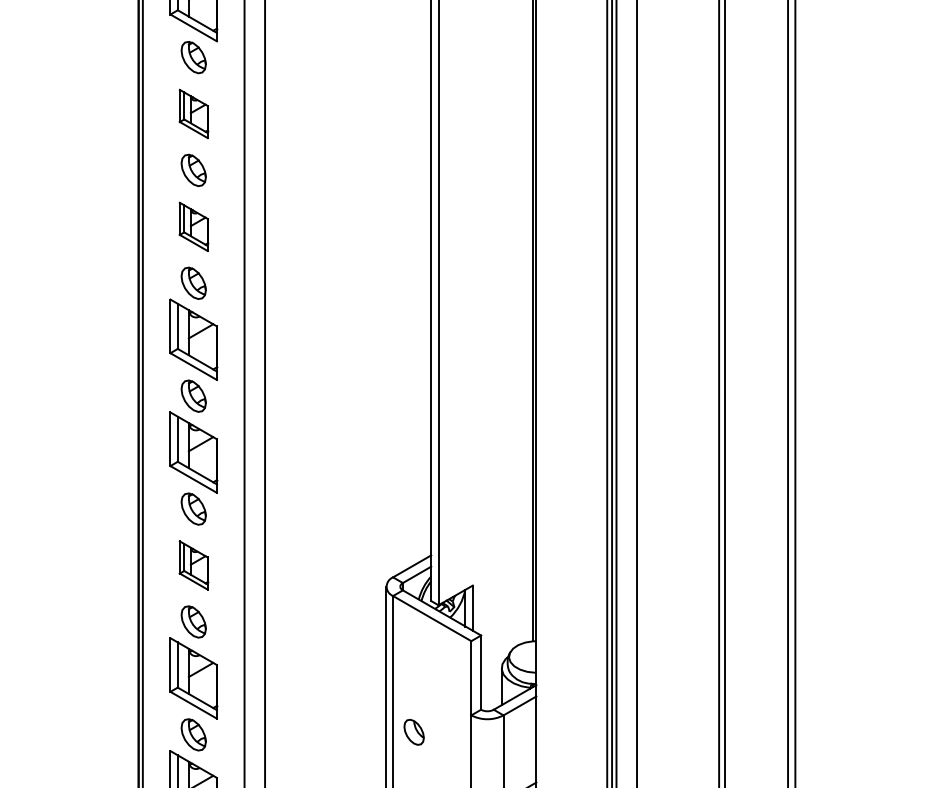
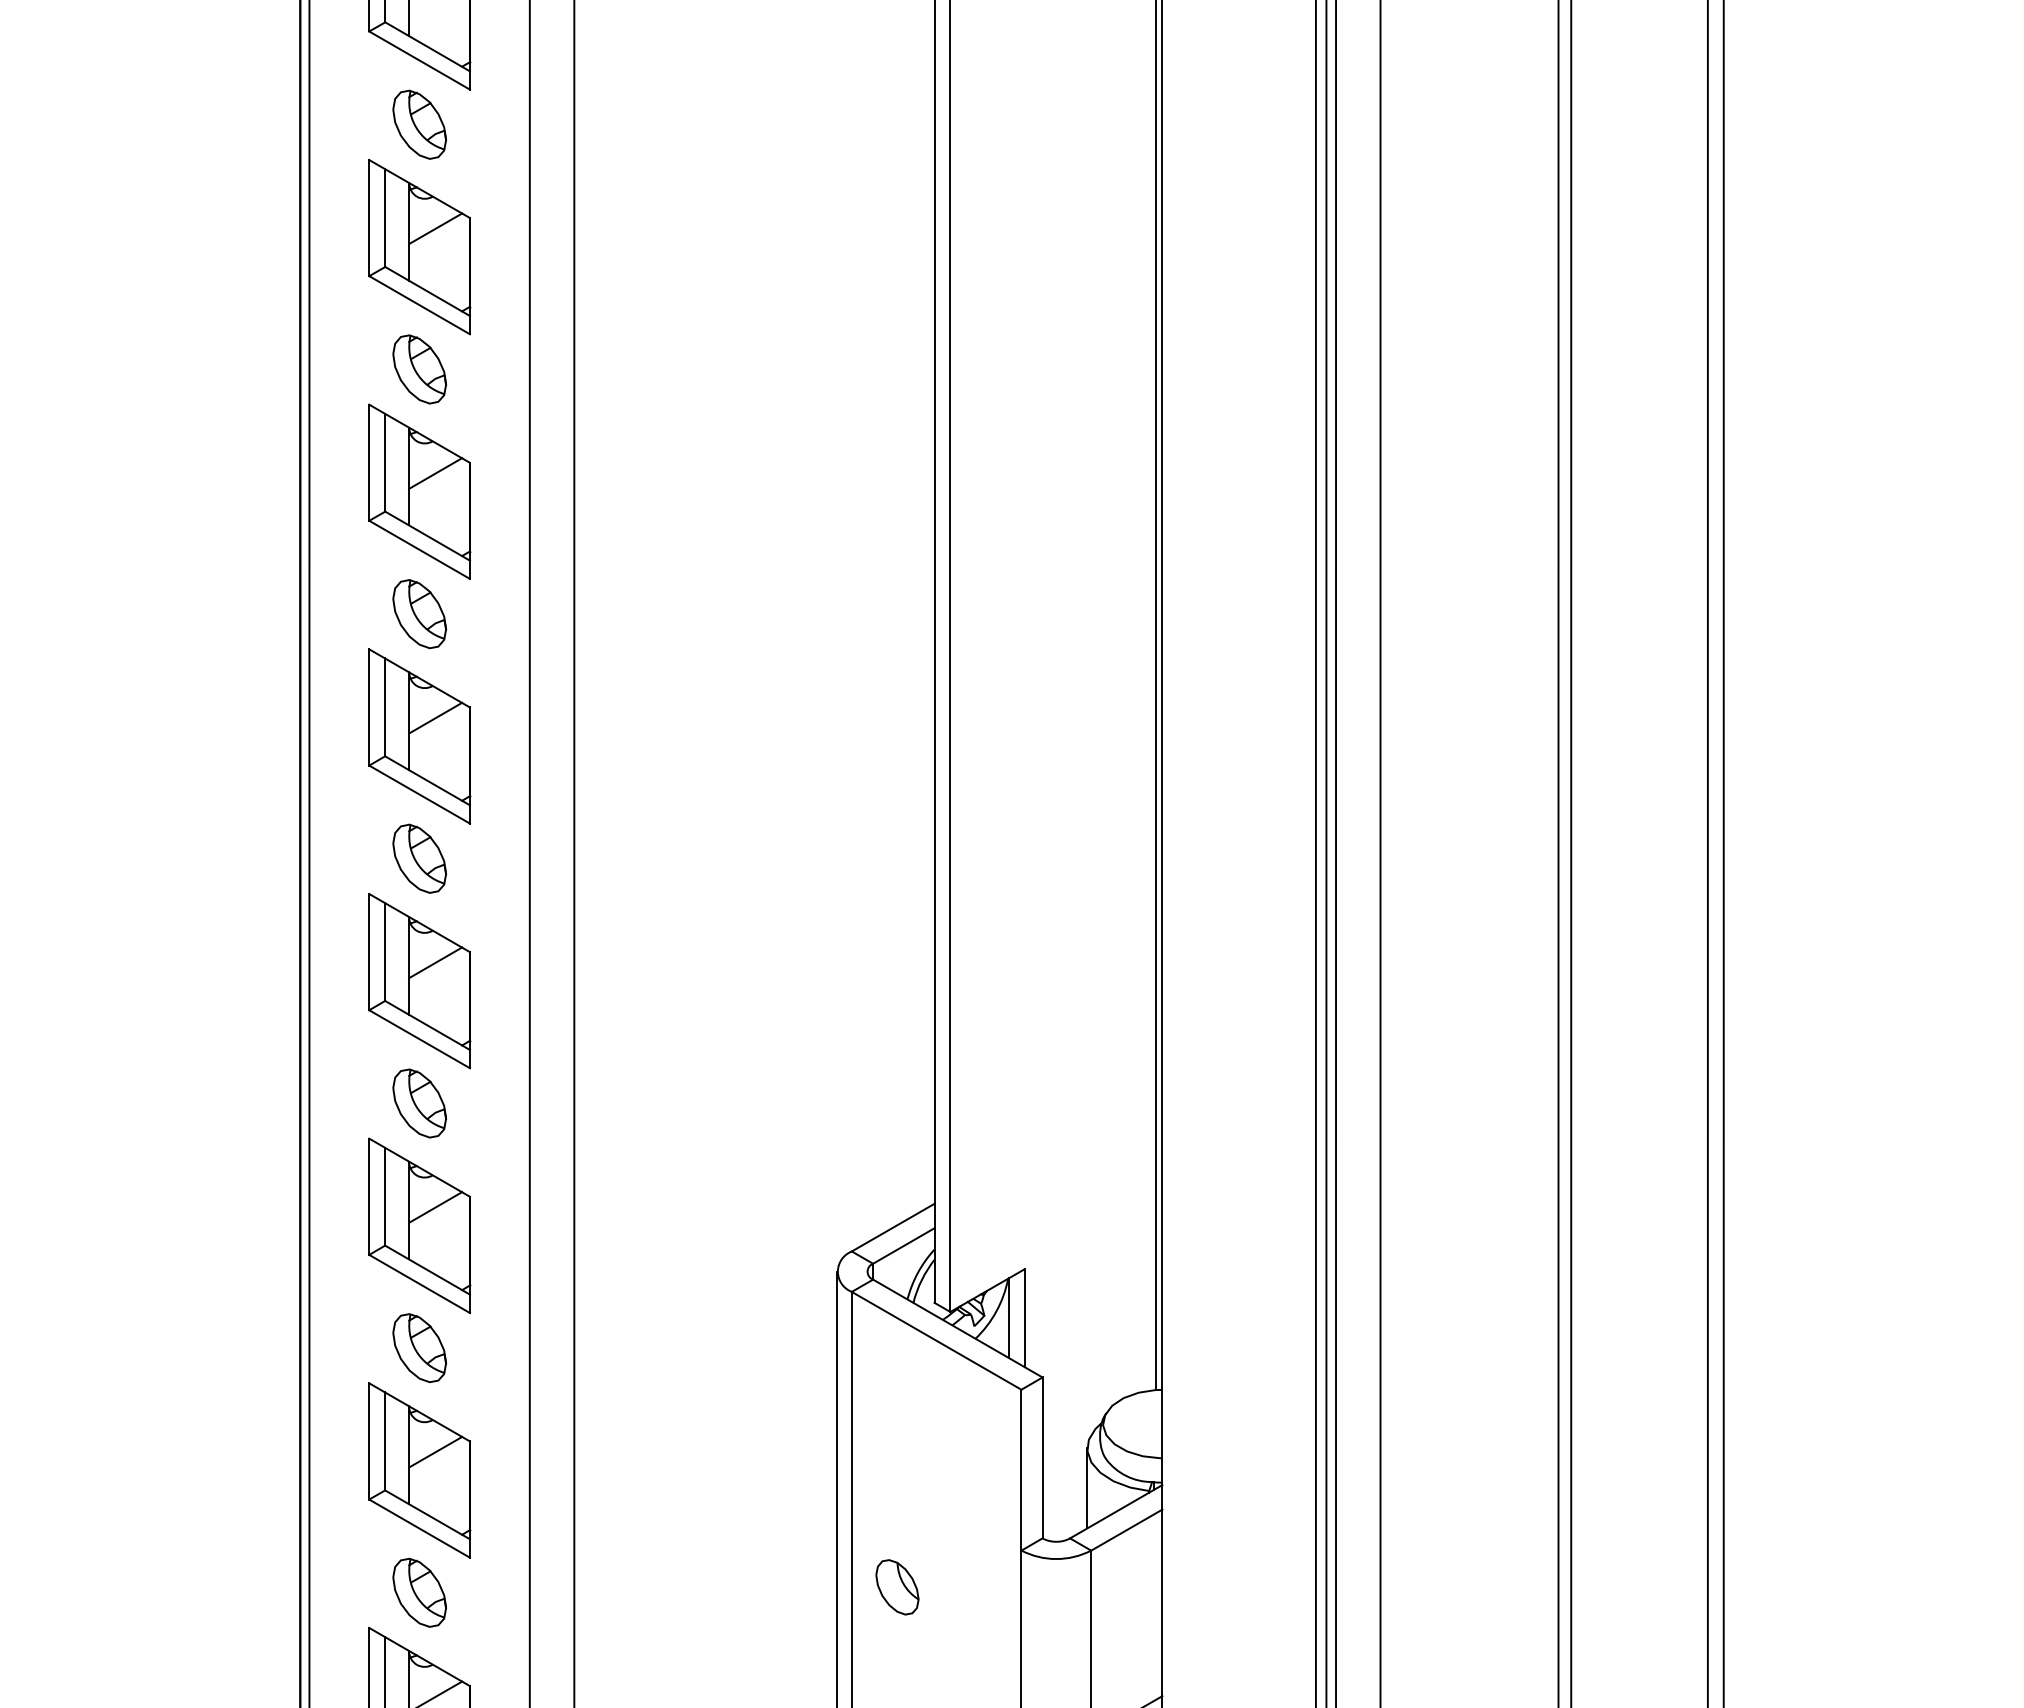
part: (193, 113) -> (419, 246), size x1.67
part: (193, 226) -> (419, 490), size x1.67
part: (193, 565) -> (419, 1225), size x1.67

